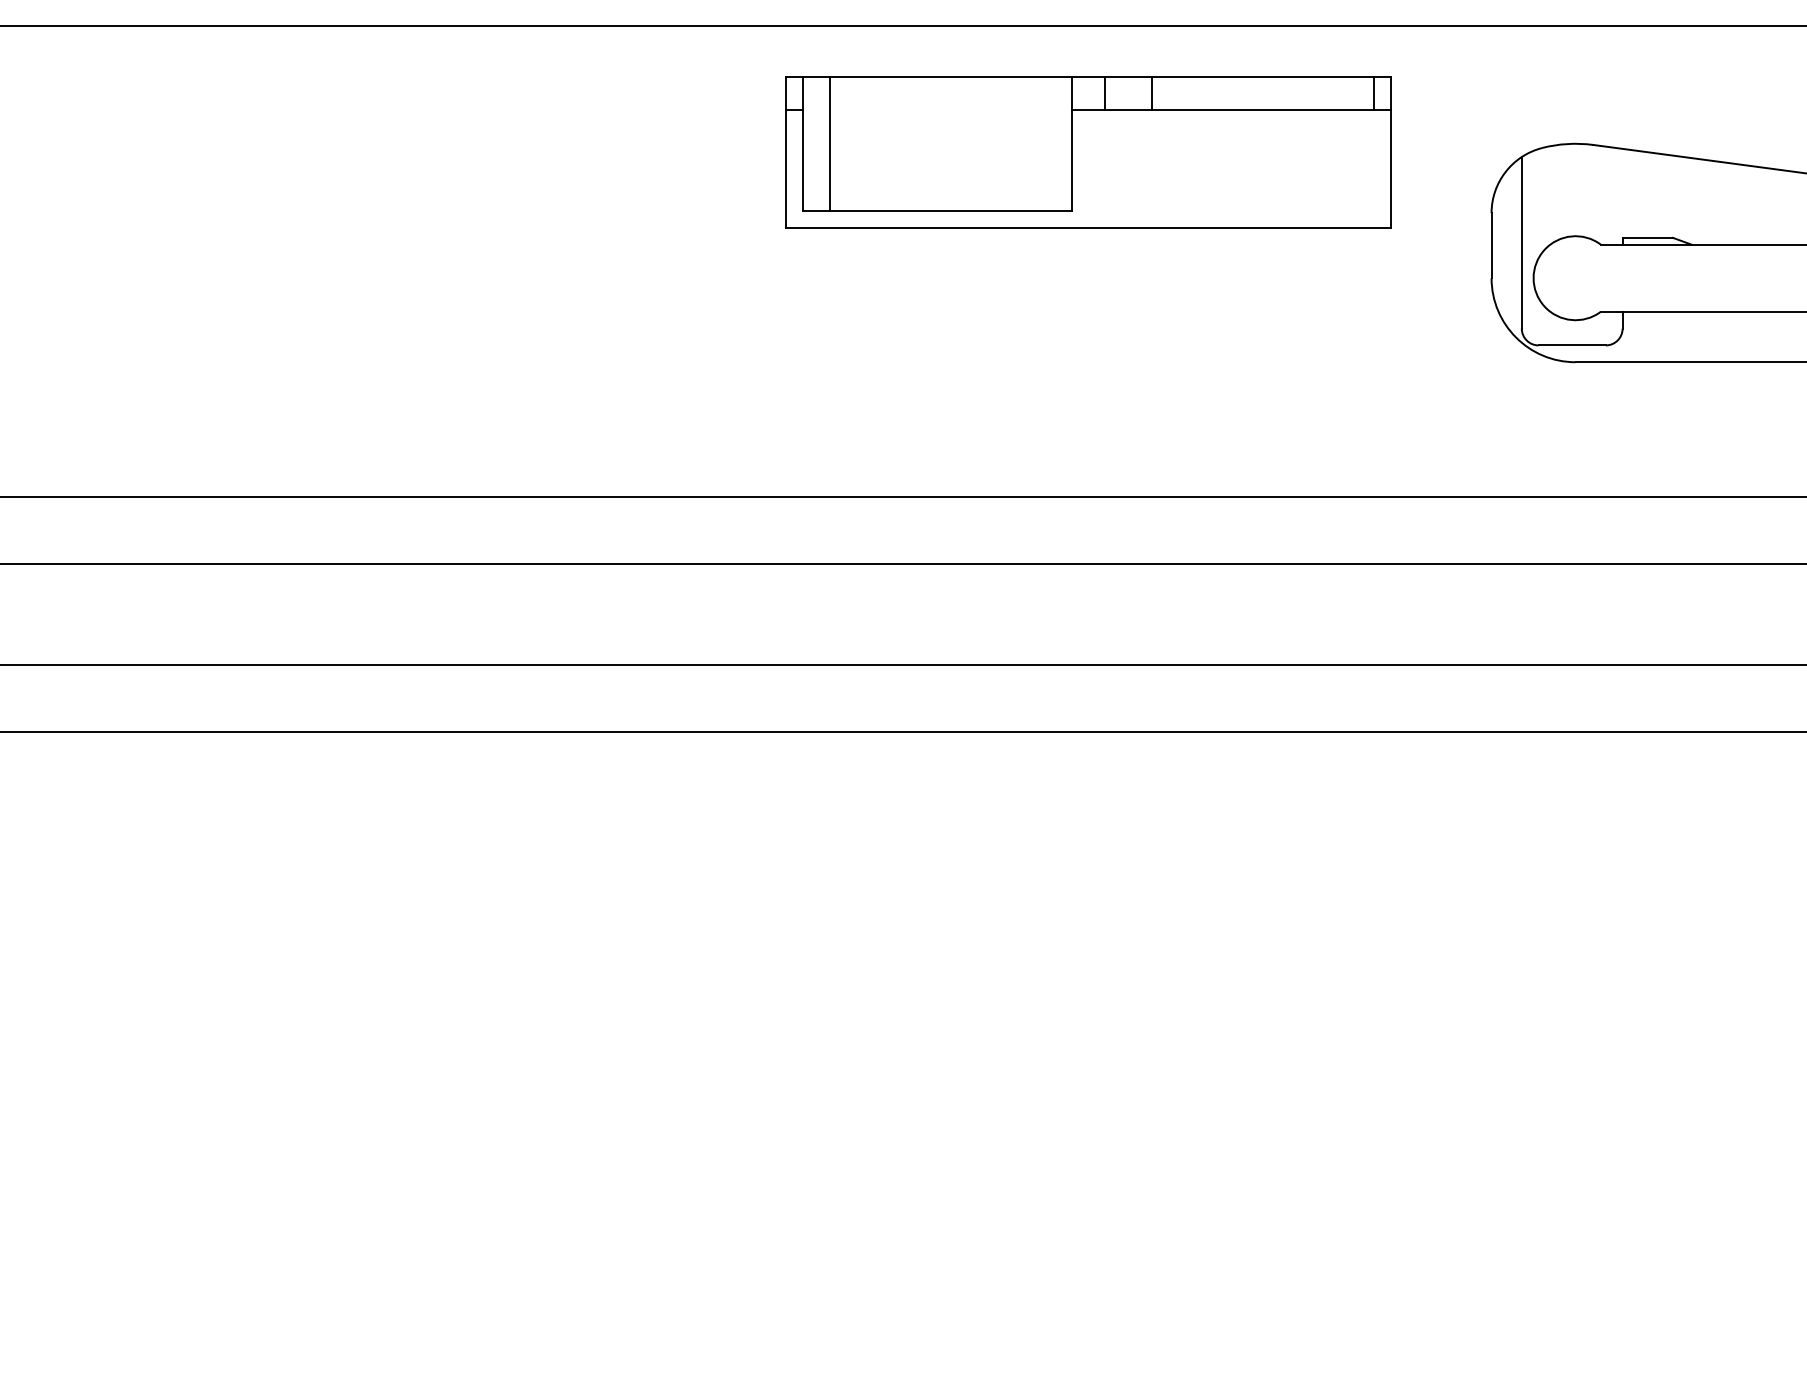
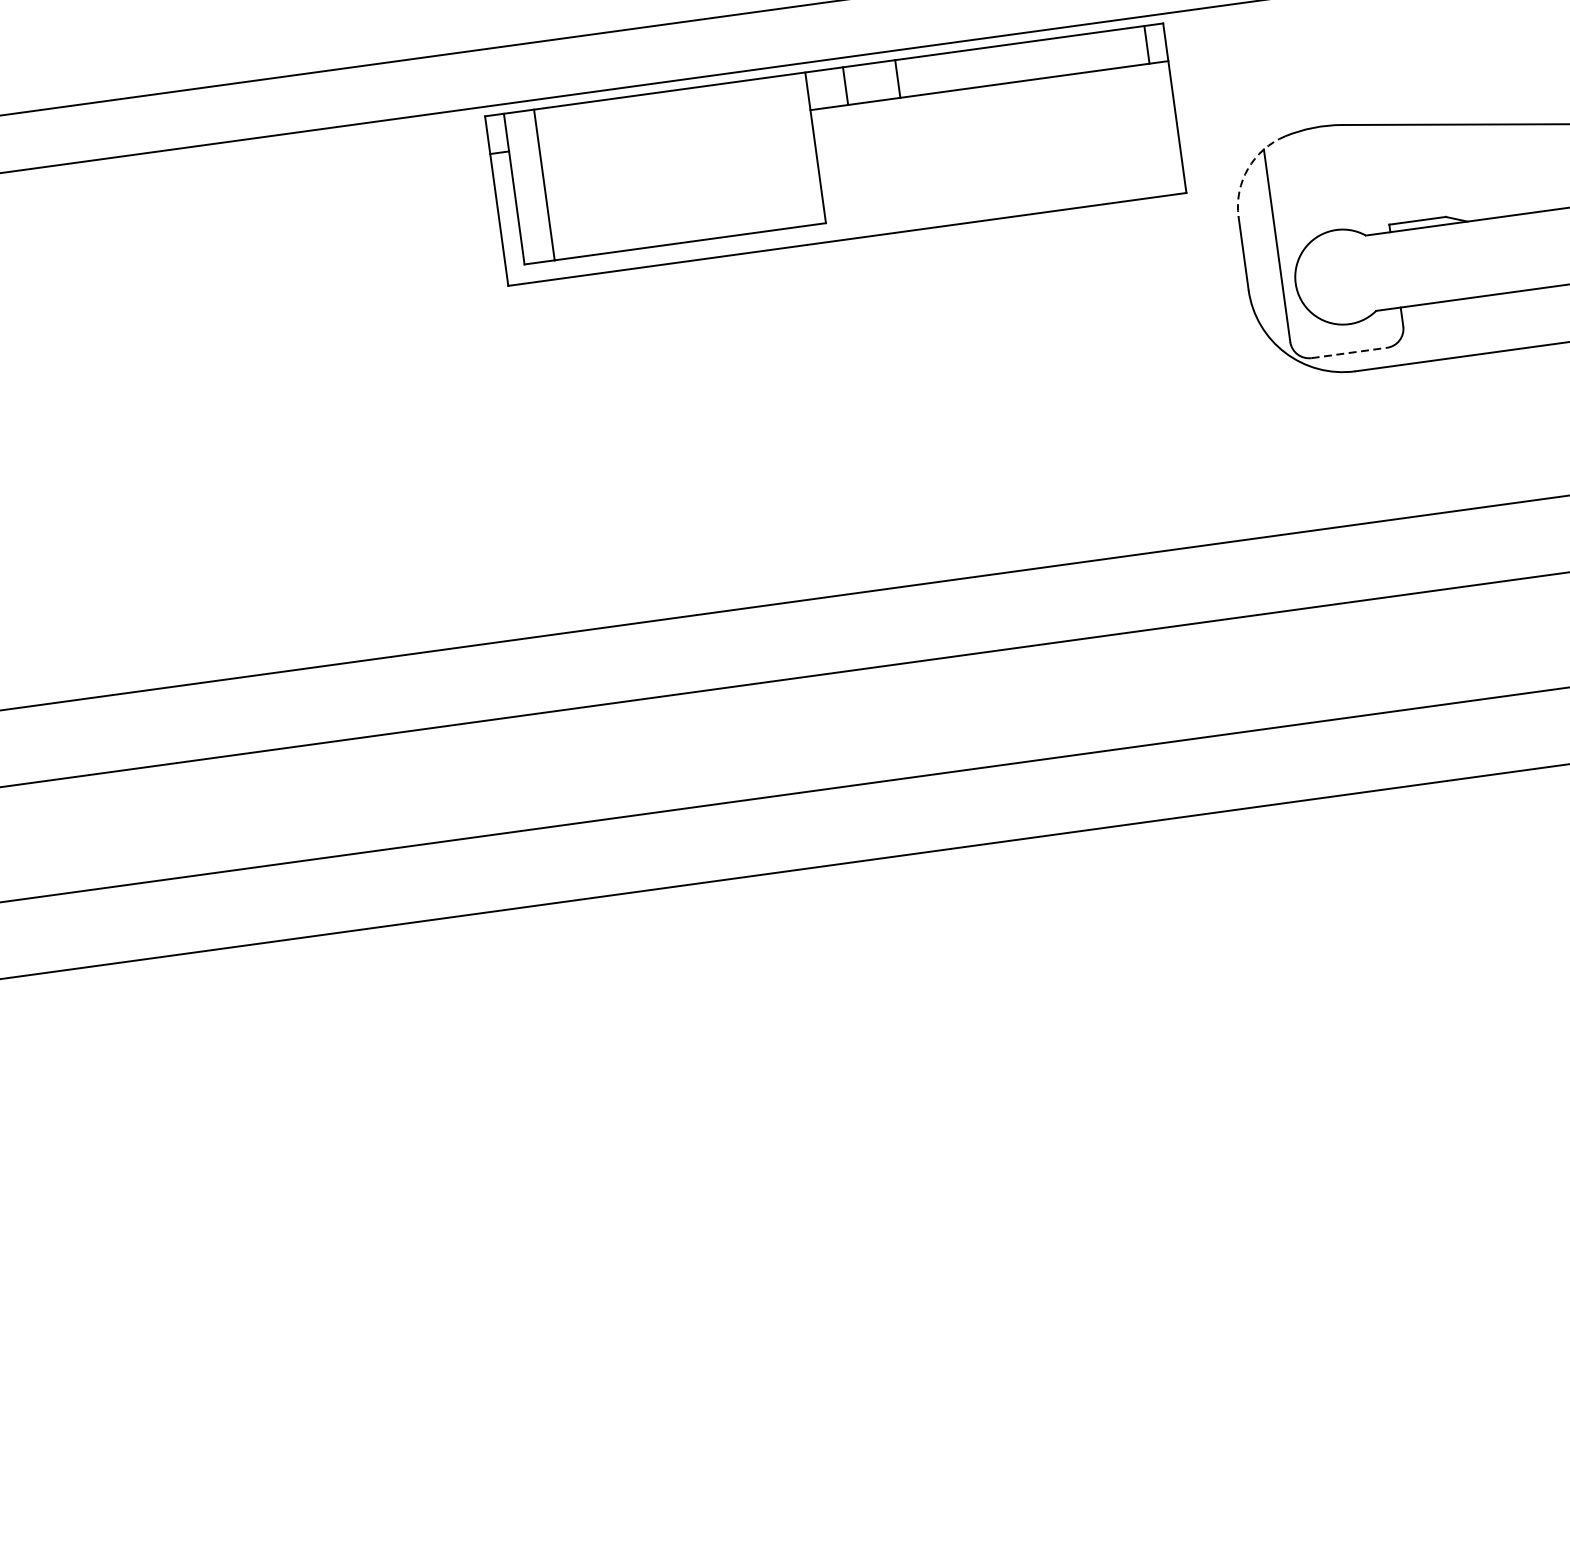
part: (1088, 152) -> (836, 154), moved
arc: (1505, 172) -> (1248, 169), solid -> dashed
line: (1572, 345) -> (1349, 353), solid -> dashed

